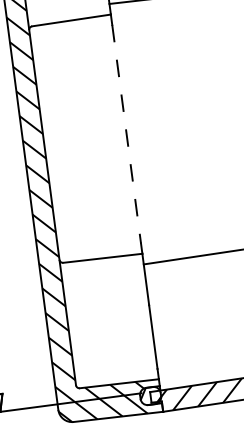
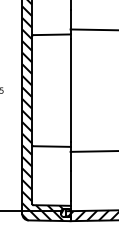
line: (126, 135) -> (70, 91), dashed -> solid

